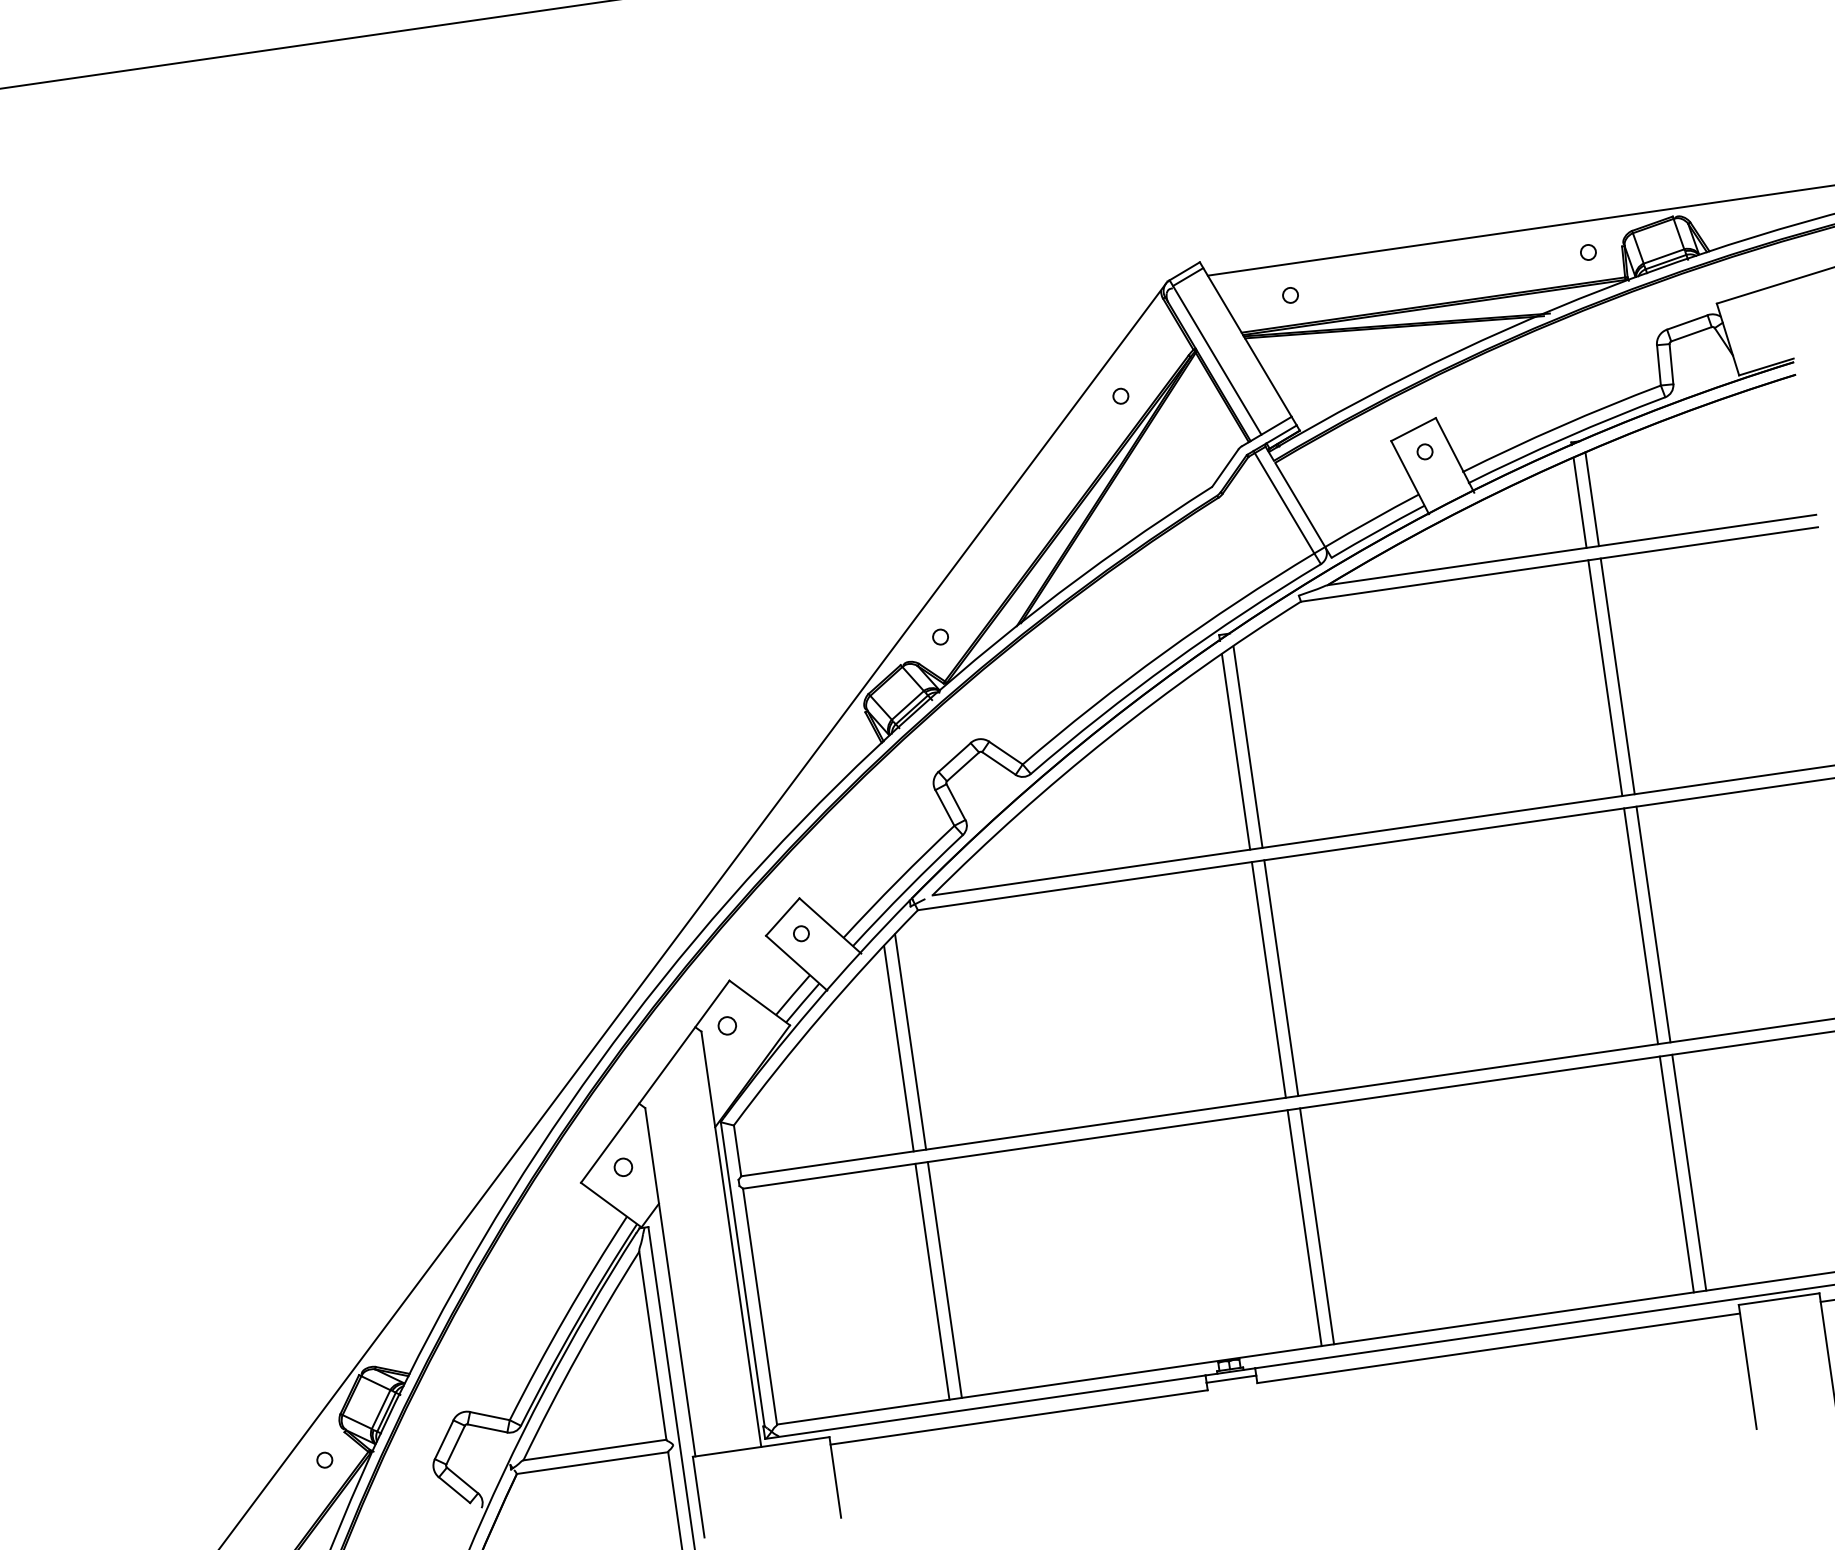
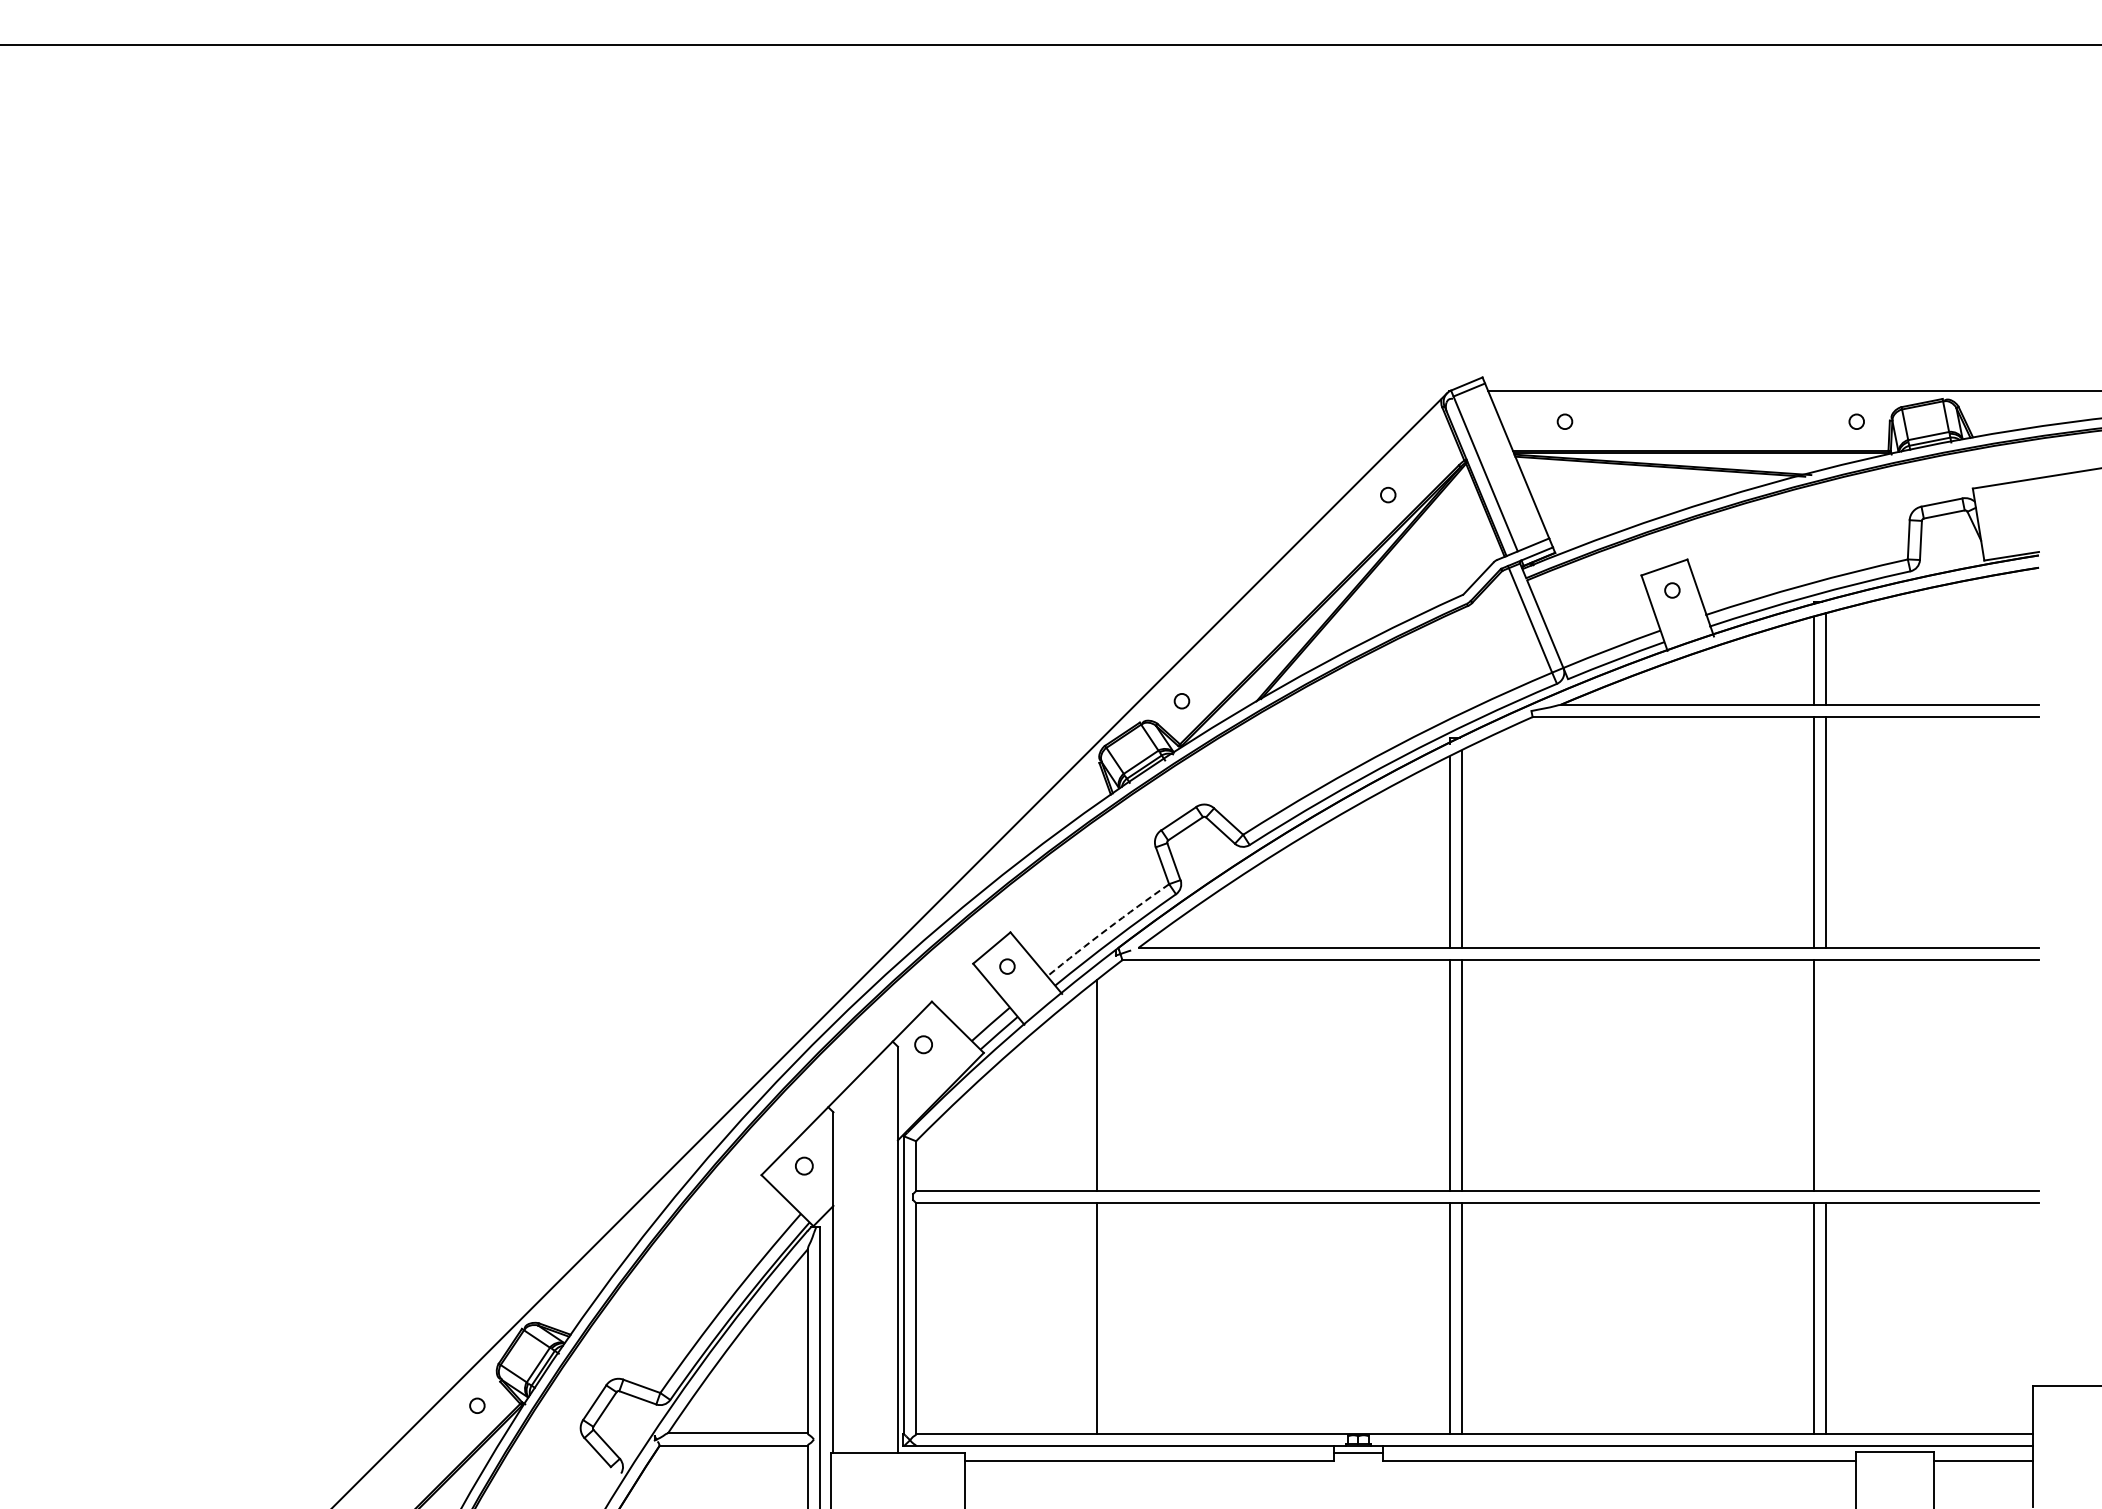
arc: (898, 881) -> (1107, 929), solid -> dashed
line: (1653, 924) -> (1826, 1075), removed
line: (899, 1047) -> (1085, 1089), removed
line: (932, 1281) -> (1085, 1318), removed

